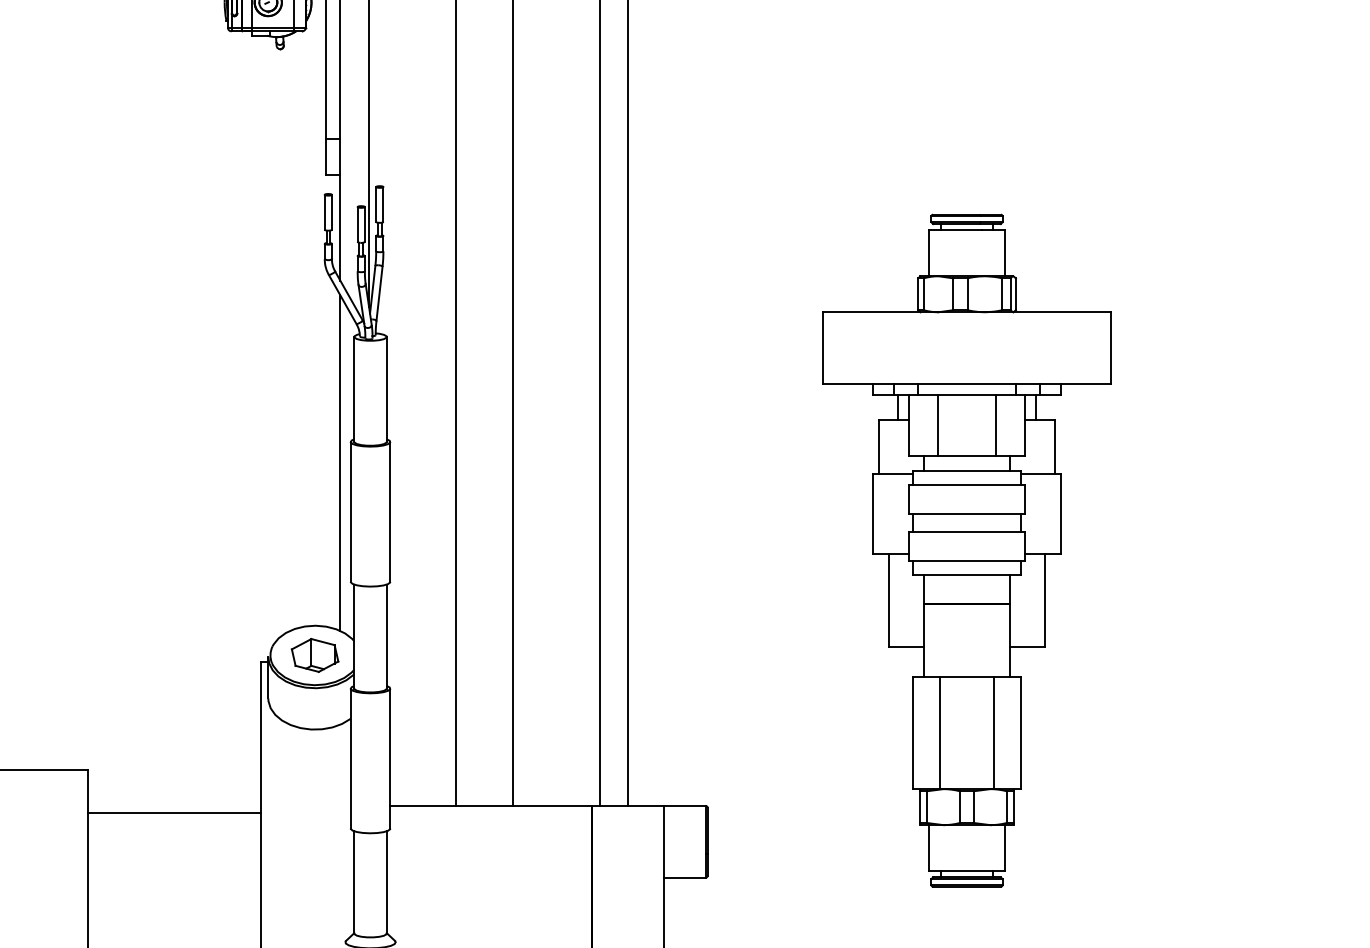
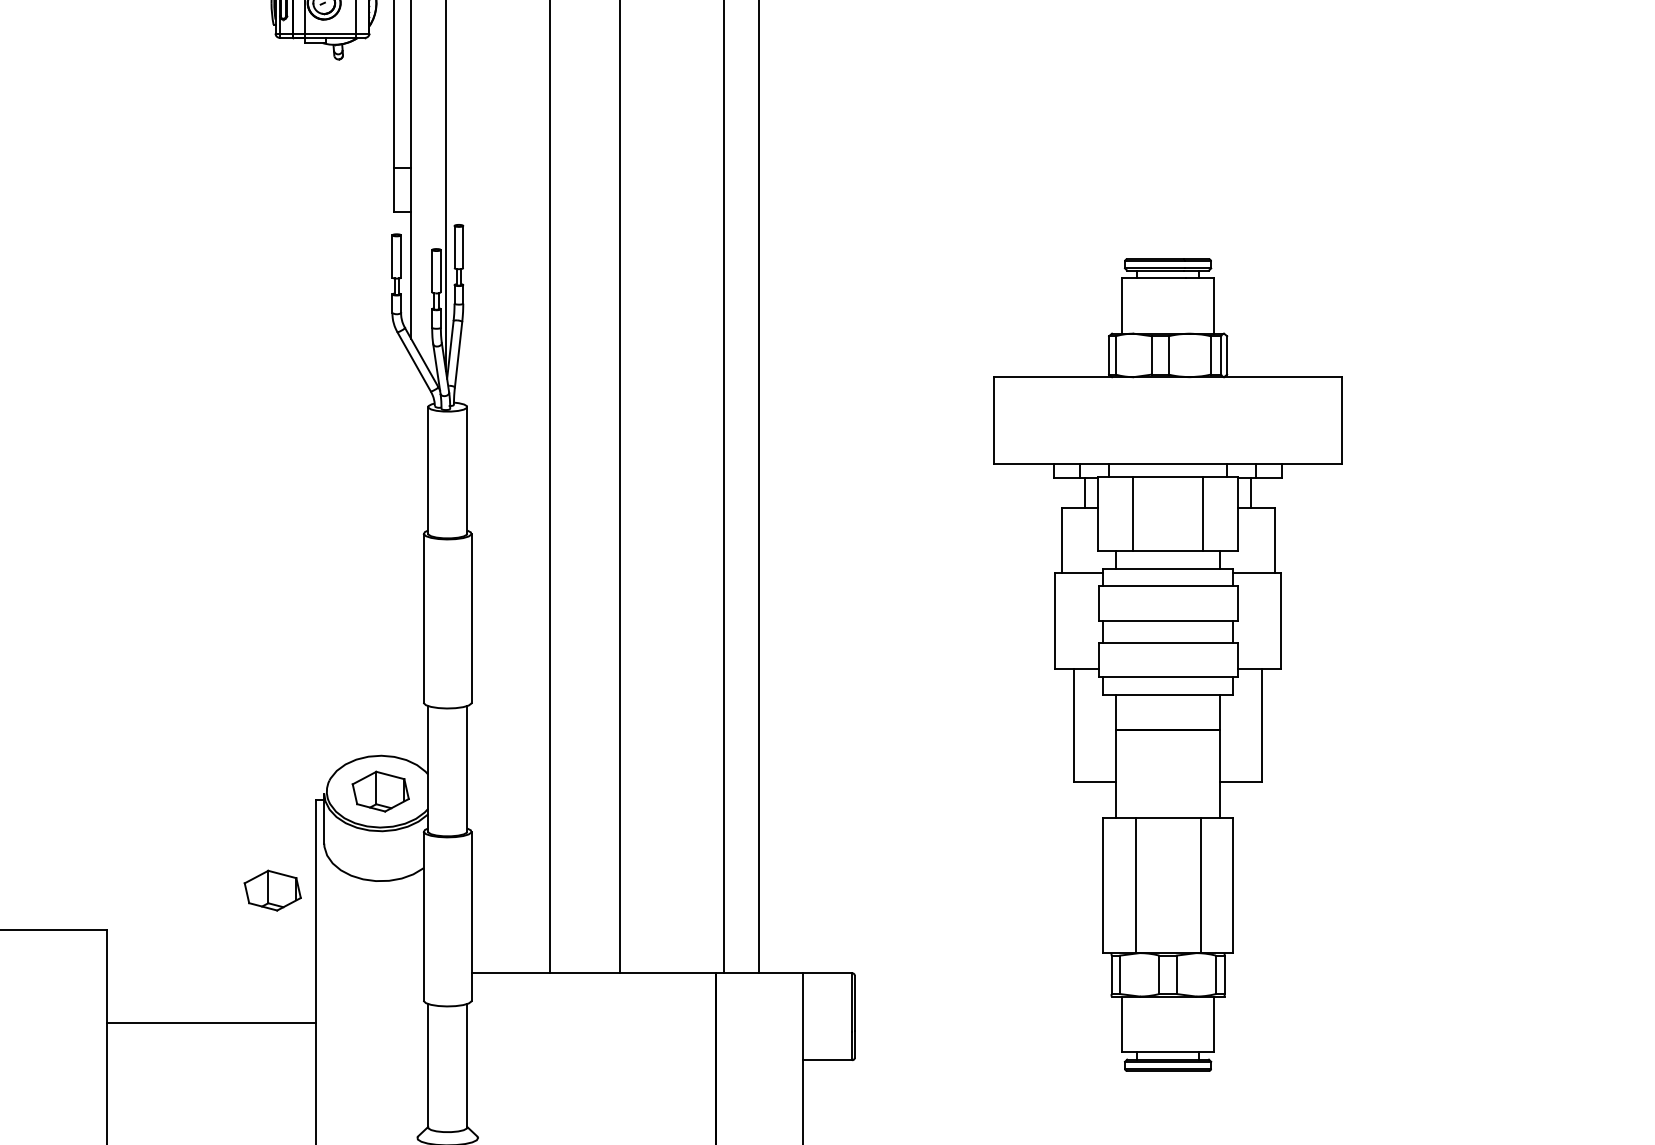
line: (340, 463) -> (411, 559), removed
part: (225, 737) -> (272, 890), added
line: (174, 812) -> (210, 1022), moved

